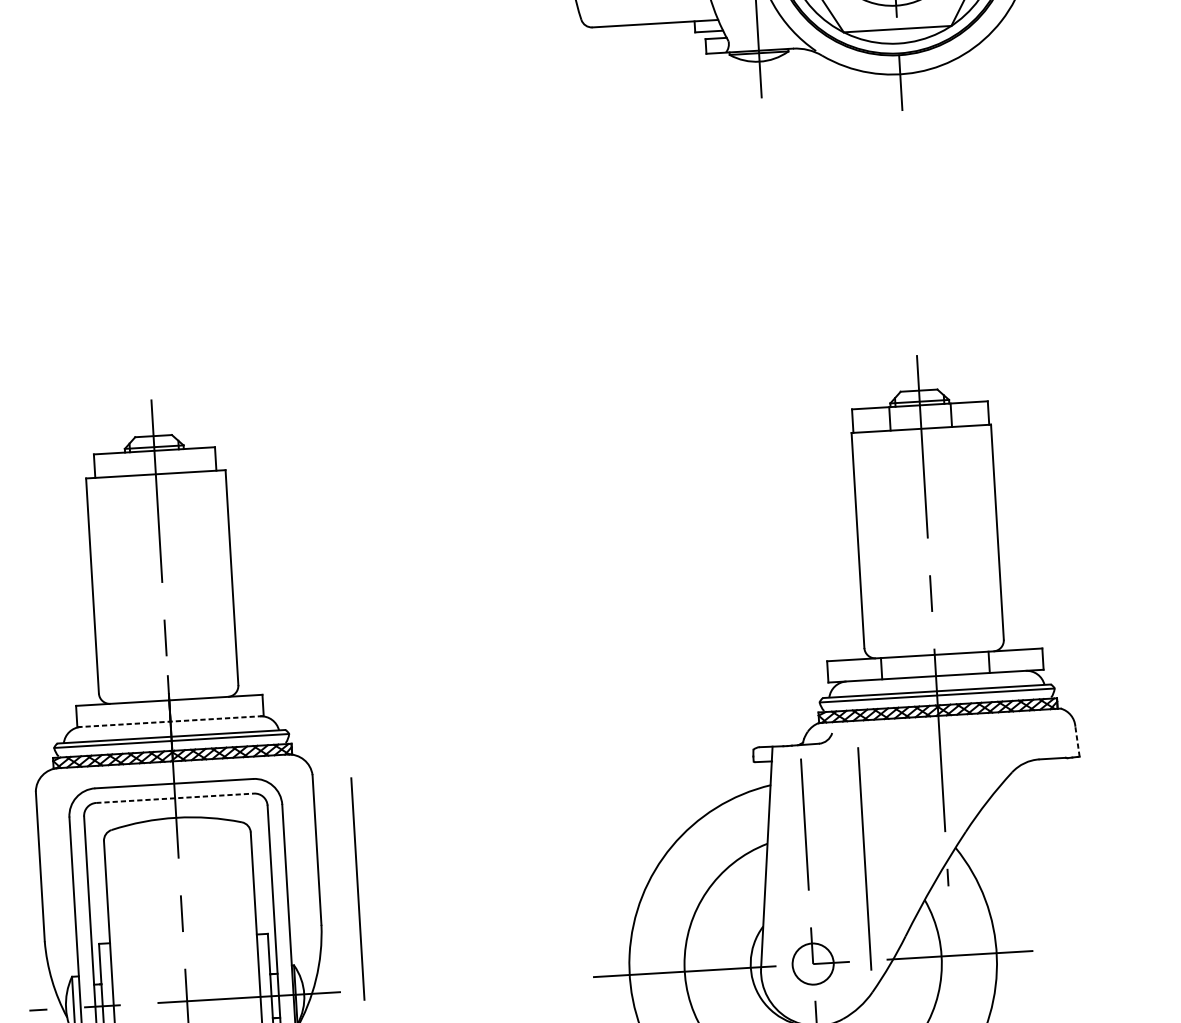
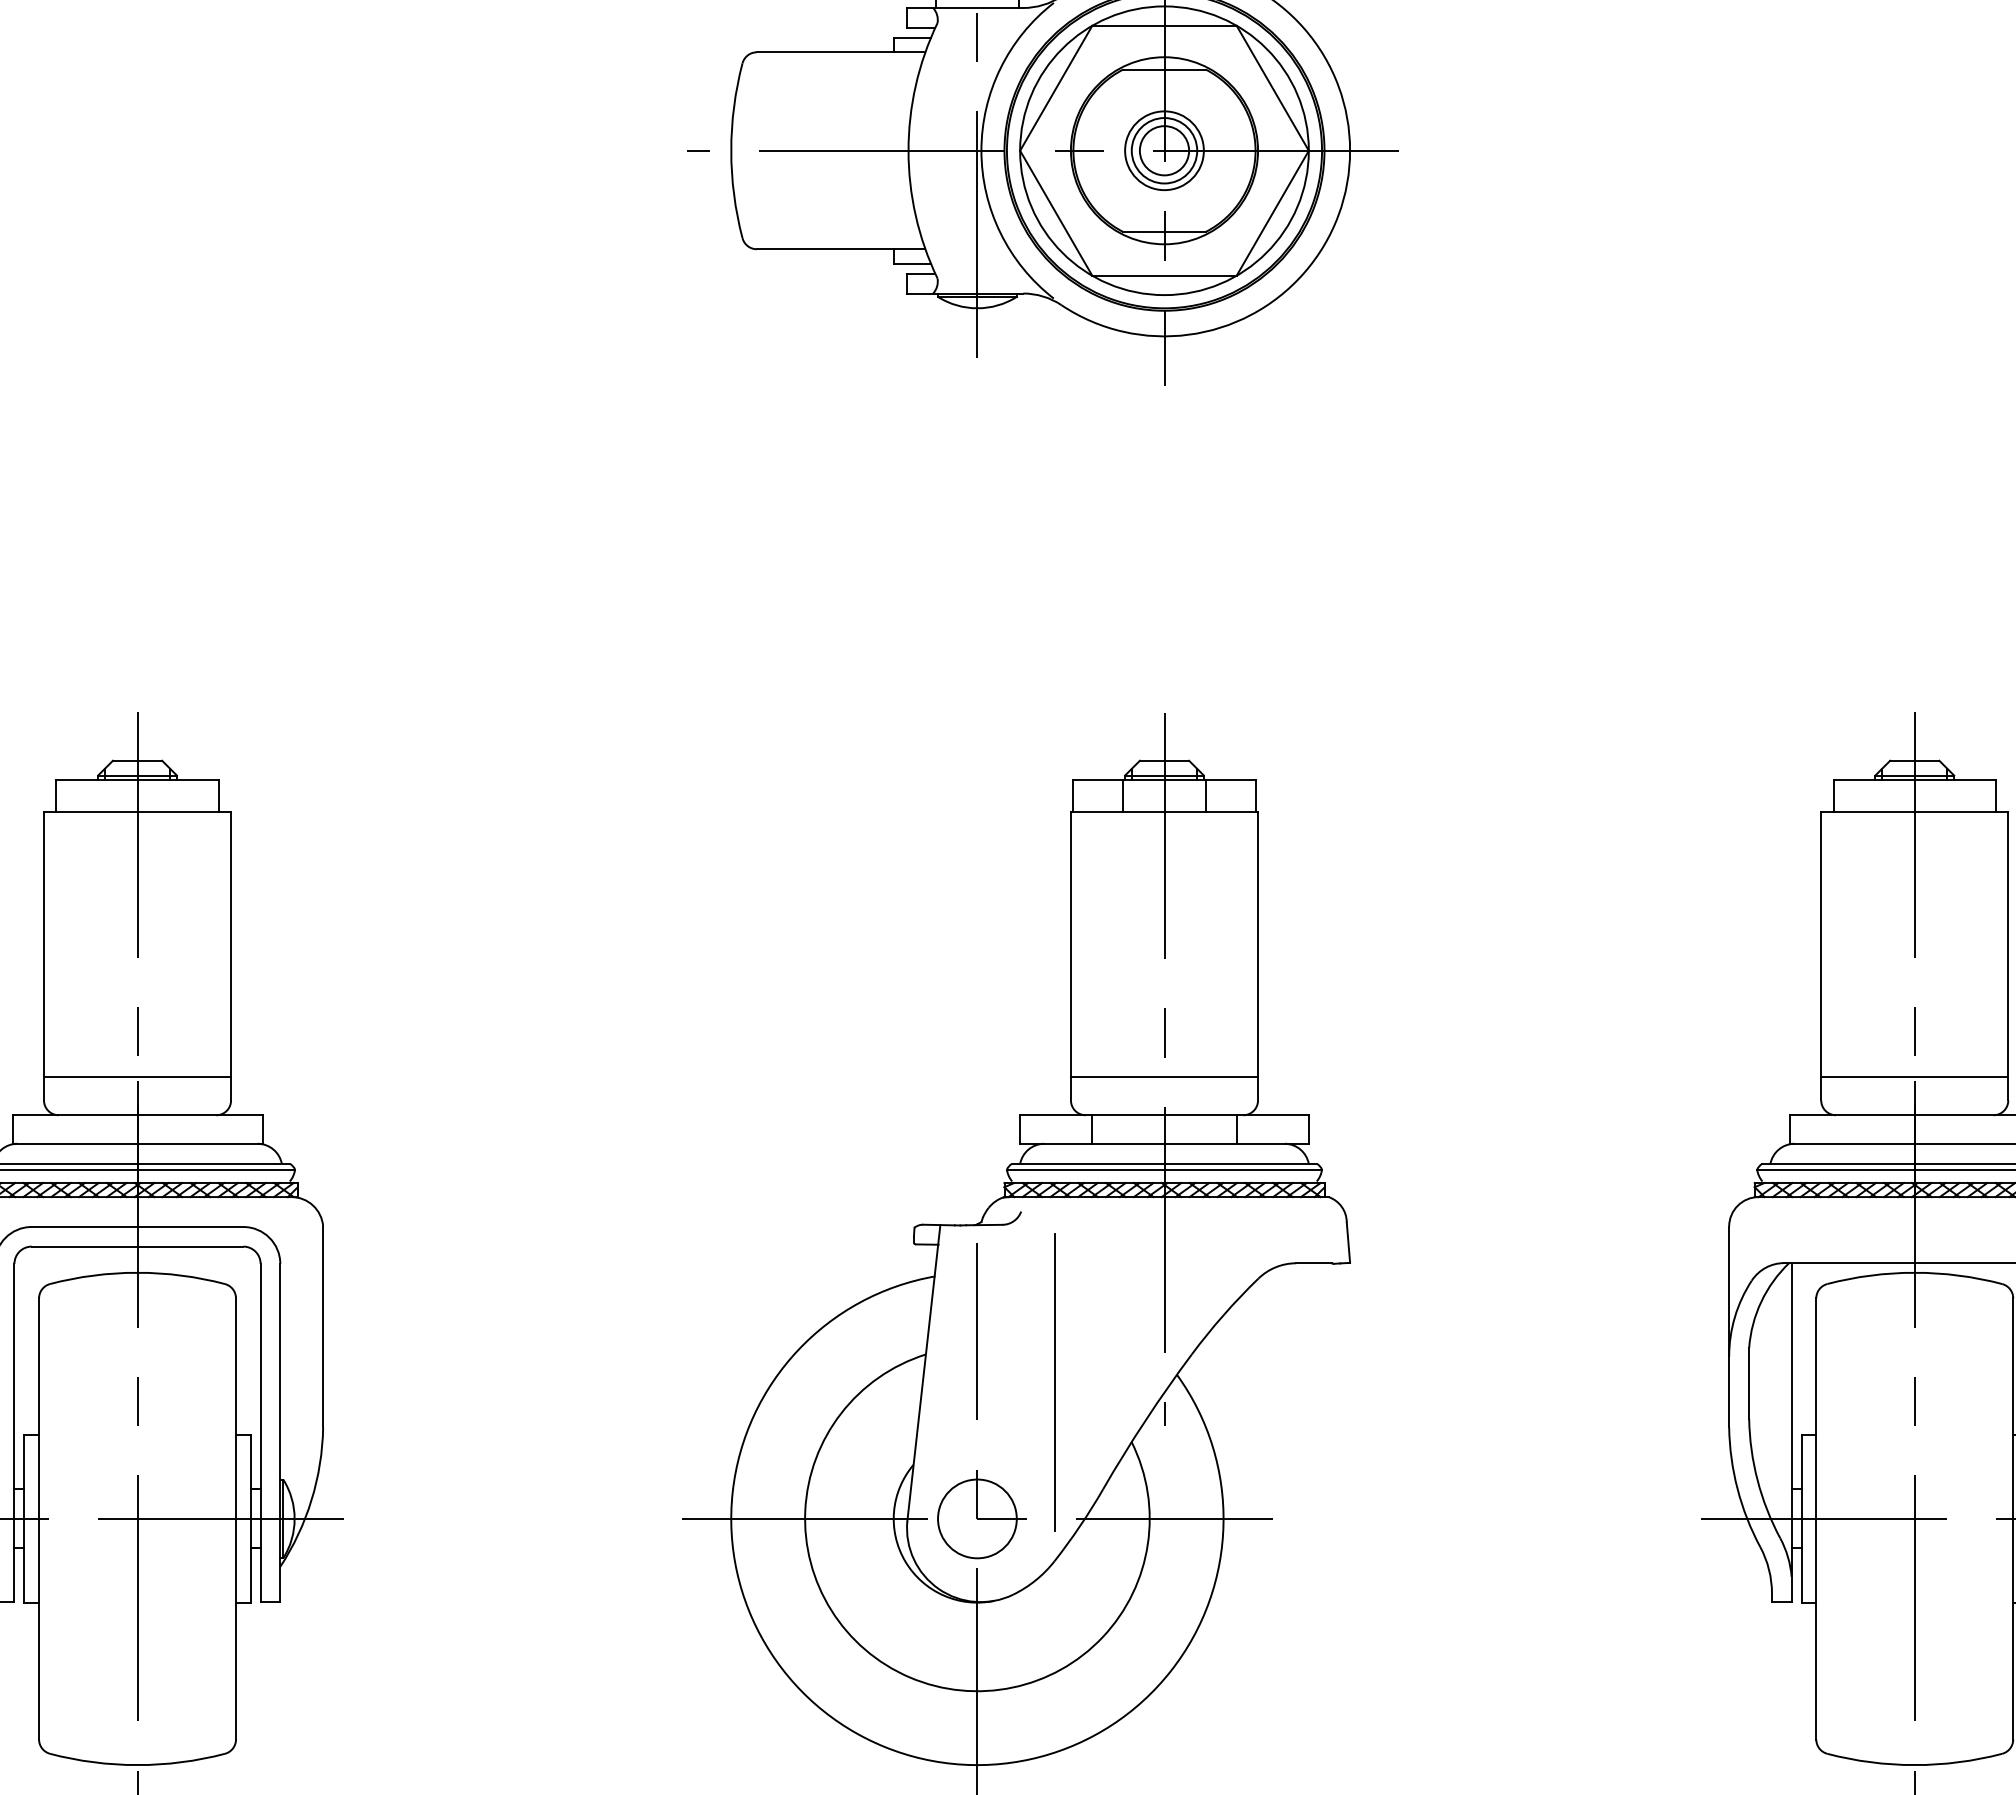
line: (933, 626) -> (1164, 1076), added
line: (167, 671) -> (137, 1076), added
line: (171, 721) -> (138, 1143), dashed -> solid
line: (1077, 741) -> (1348, 1242), dashed -> solid
line: (175, 798) -> (137, 1246), dashed -> solid
line: (357, 889) -> (374, 1382), removed
circle: (813, 963) -> (977, 1518), size x1.43

